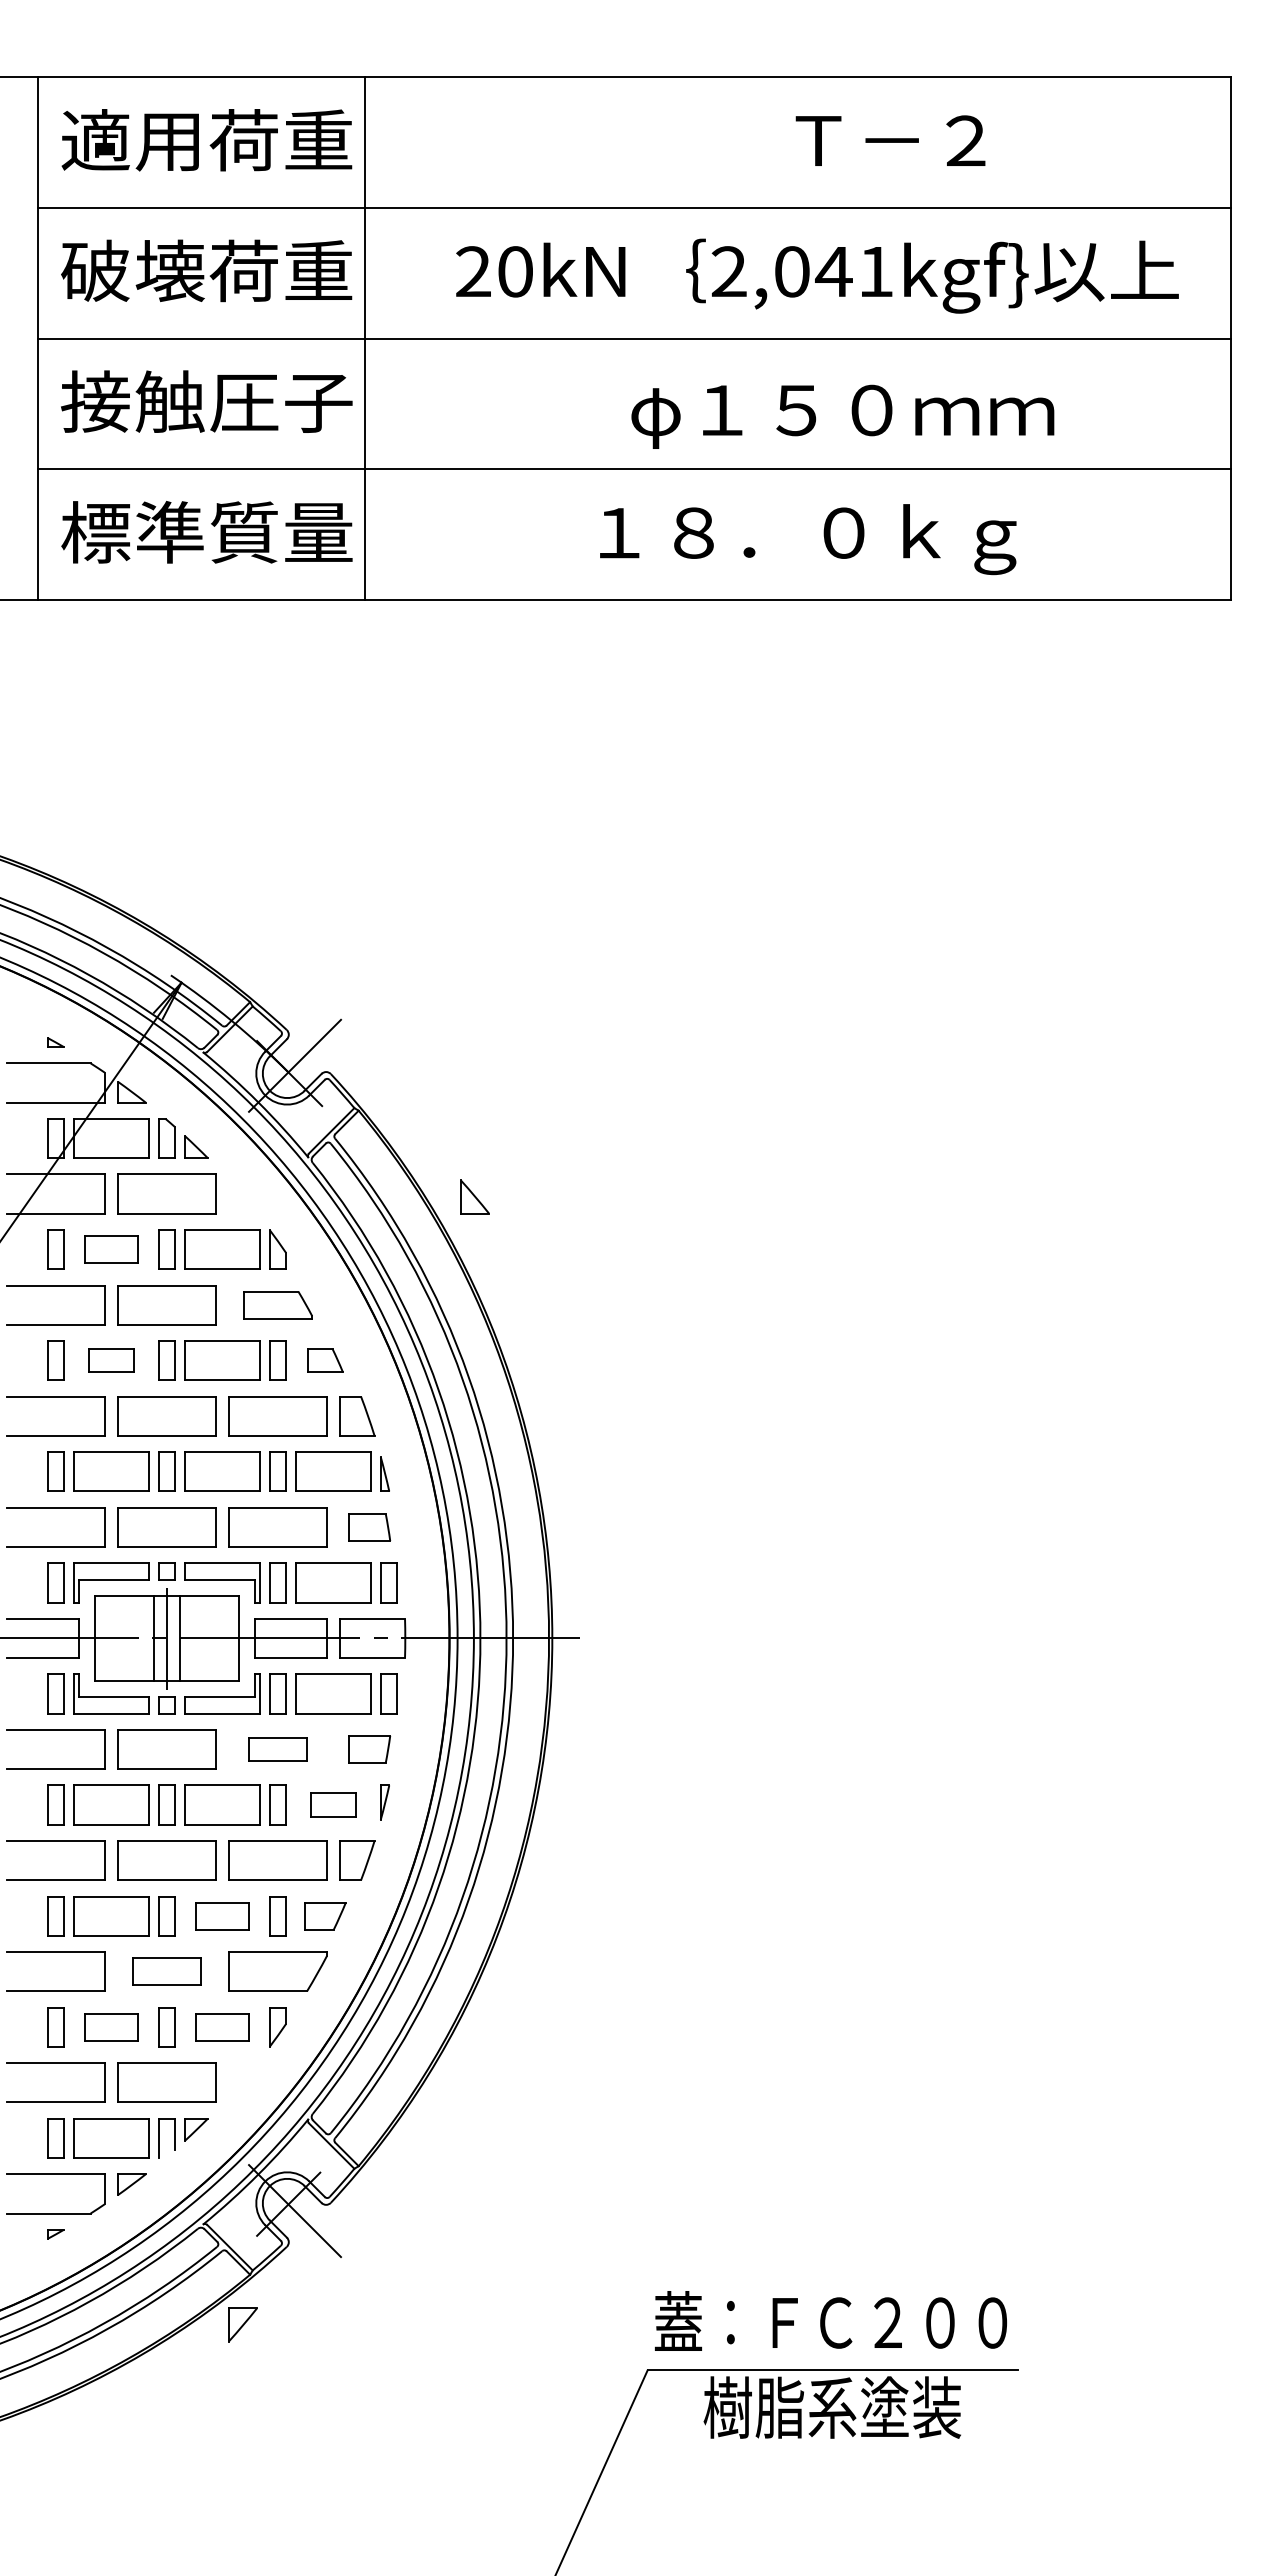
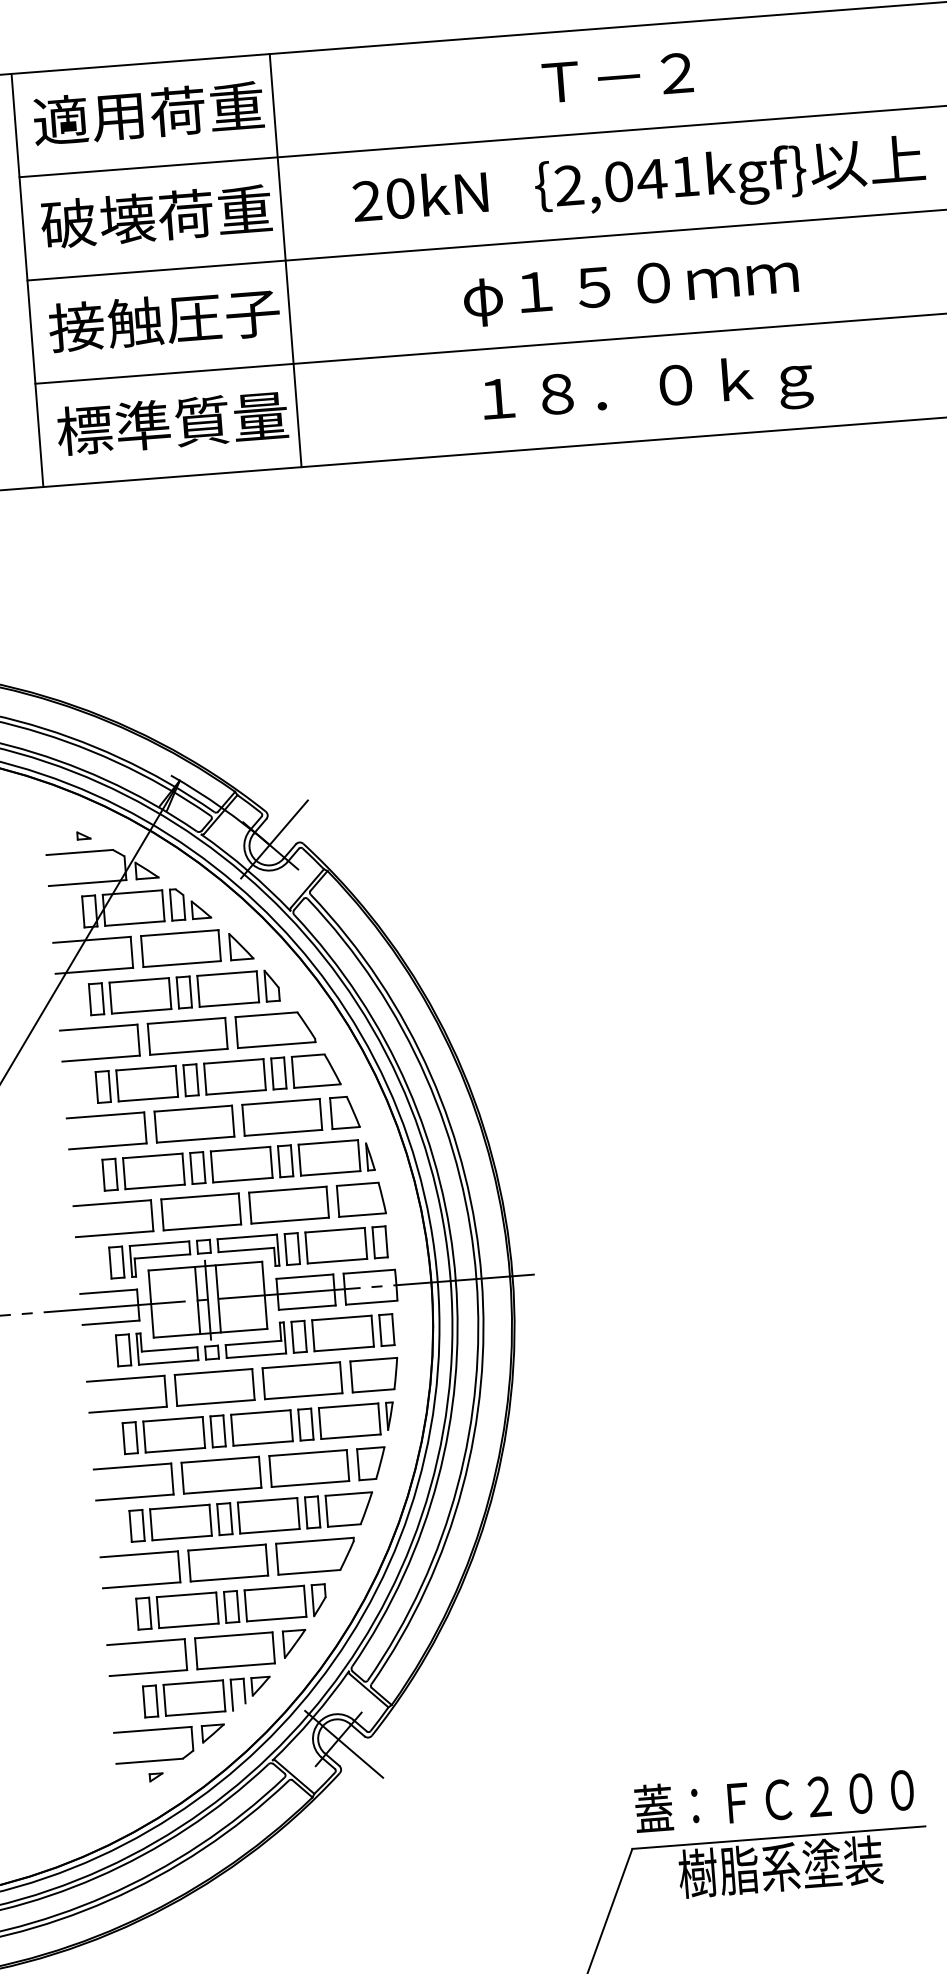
text: (890, 140) -> (617, 77), moved
text: (842, 416) -> (630, 289), moved
part: (474, 1196) -> (240, 945), moved
part: (111, 1249) -> (140, 995), size x1.43
part: (277, 1305) -> (275, 1029), size x1.43
part: (111, 1360) -> (147, 1083), size x1.67
part: (325, 1360) -> (316, 1070), size x1.67
part: (369, 1527) -> (361, 1199), size x1.43
part: (277, 1749) -> (302, 1380), size x1.67
part: (369, 1749) -> (374, 1375), size x1.43
part: (333, 1804) -> (349, 1420), size x1.67
part: (222, 1916) -> (268, 1516), size x1.43
part: (325, 1916) -> (350, 1509), size x1.43
part: (166, 1971) -> (228, 1562), size x1.43
part: (111, 2027) -> (187, 1610), size x1.43
part: (222, 2027) -> (275, 1603), size x1.43
part: (242, 2324) -> (294, 1643), moved

